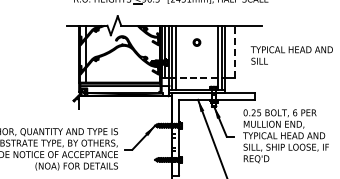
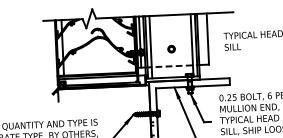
part: (196, 42) -> (171, 49), moved
line: (234, 51) -> (207, 38), dashed -> solid

